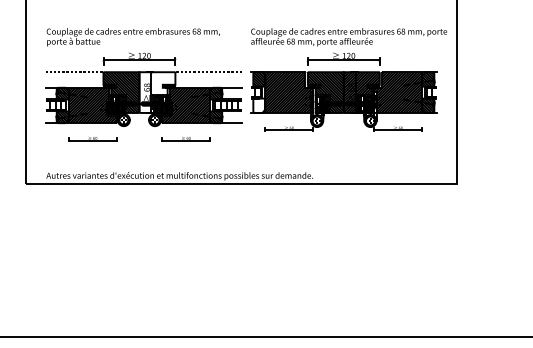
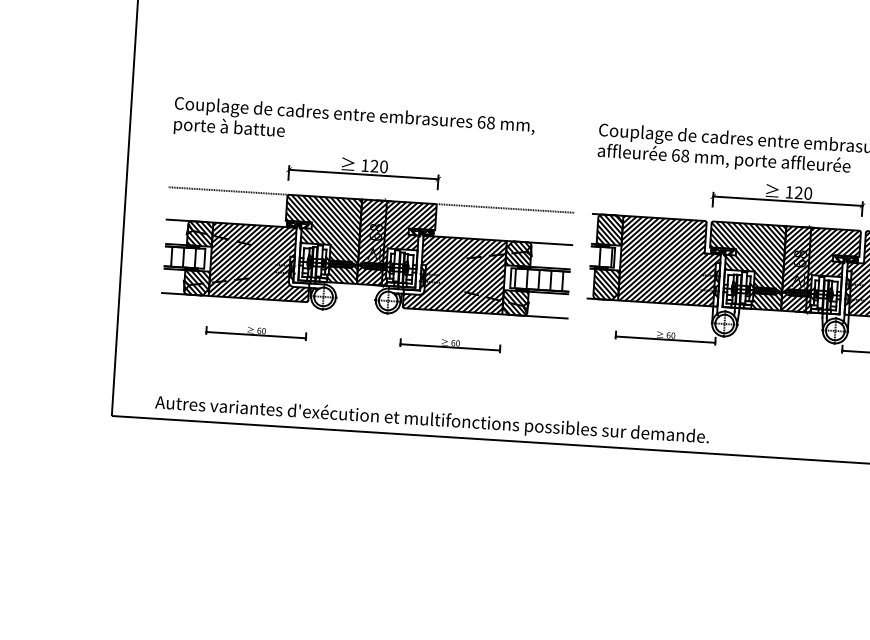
hatch: (157, 92) -> (396, 243), added
hatch: (259, 105) -> (606, 284), added

